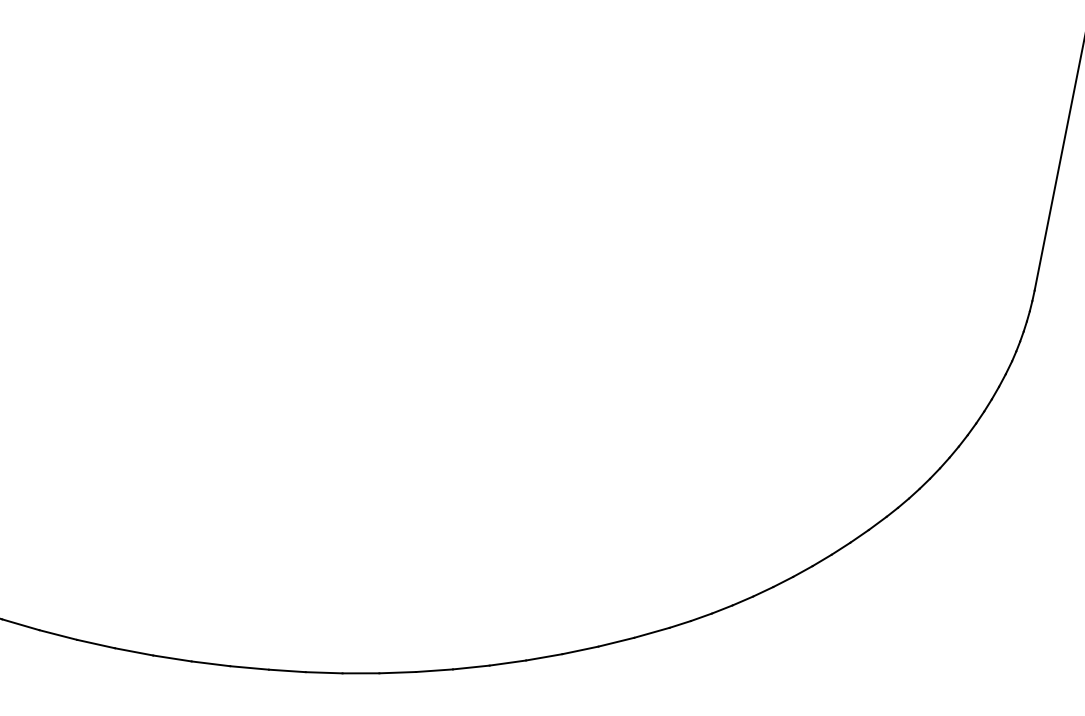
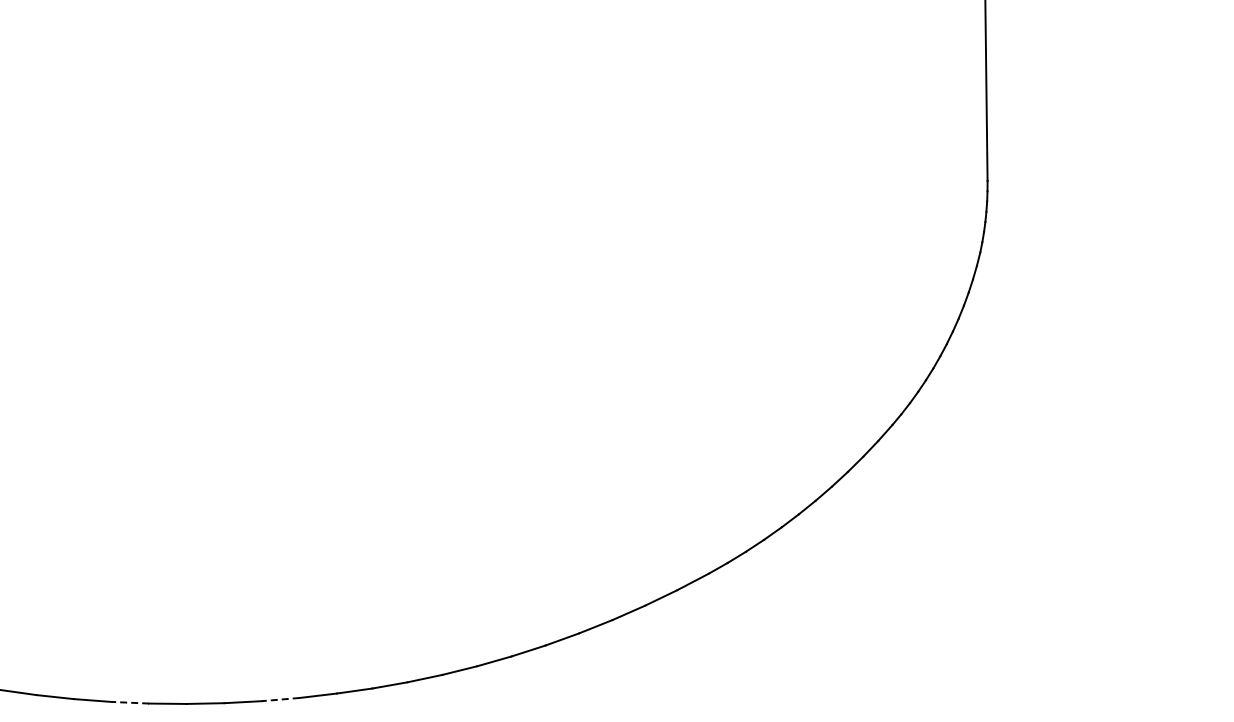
line: (58, 634) -> (130, 702), solid -> dashed
line: (210, 663) -> (280, 699), solid -> dashed

